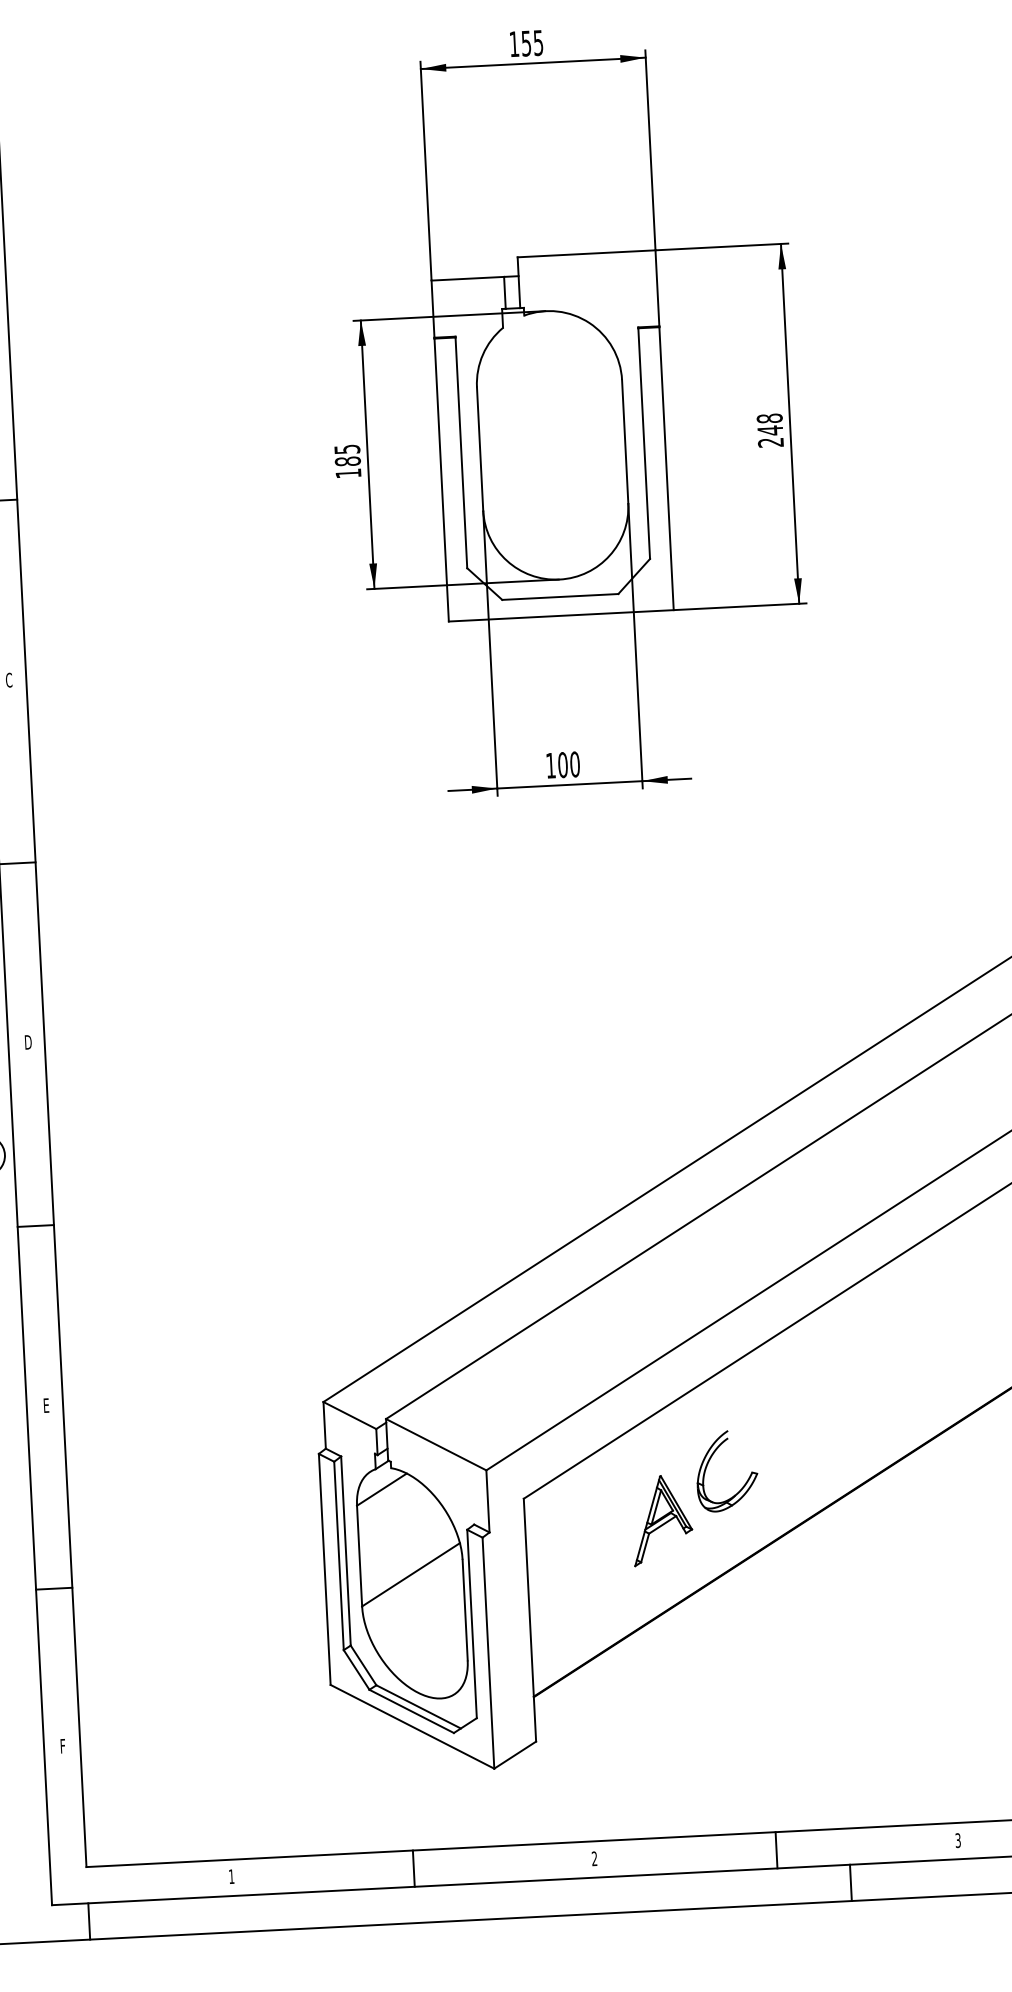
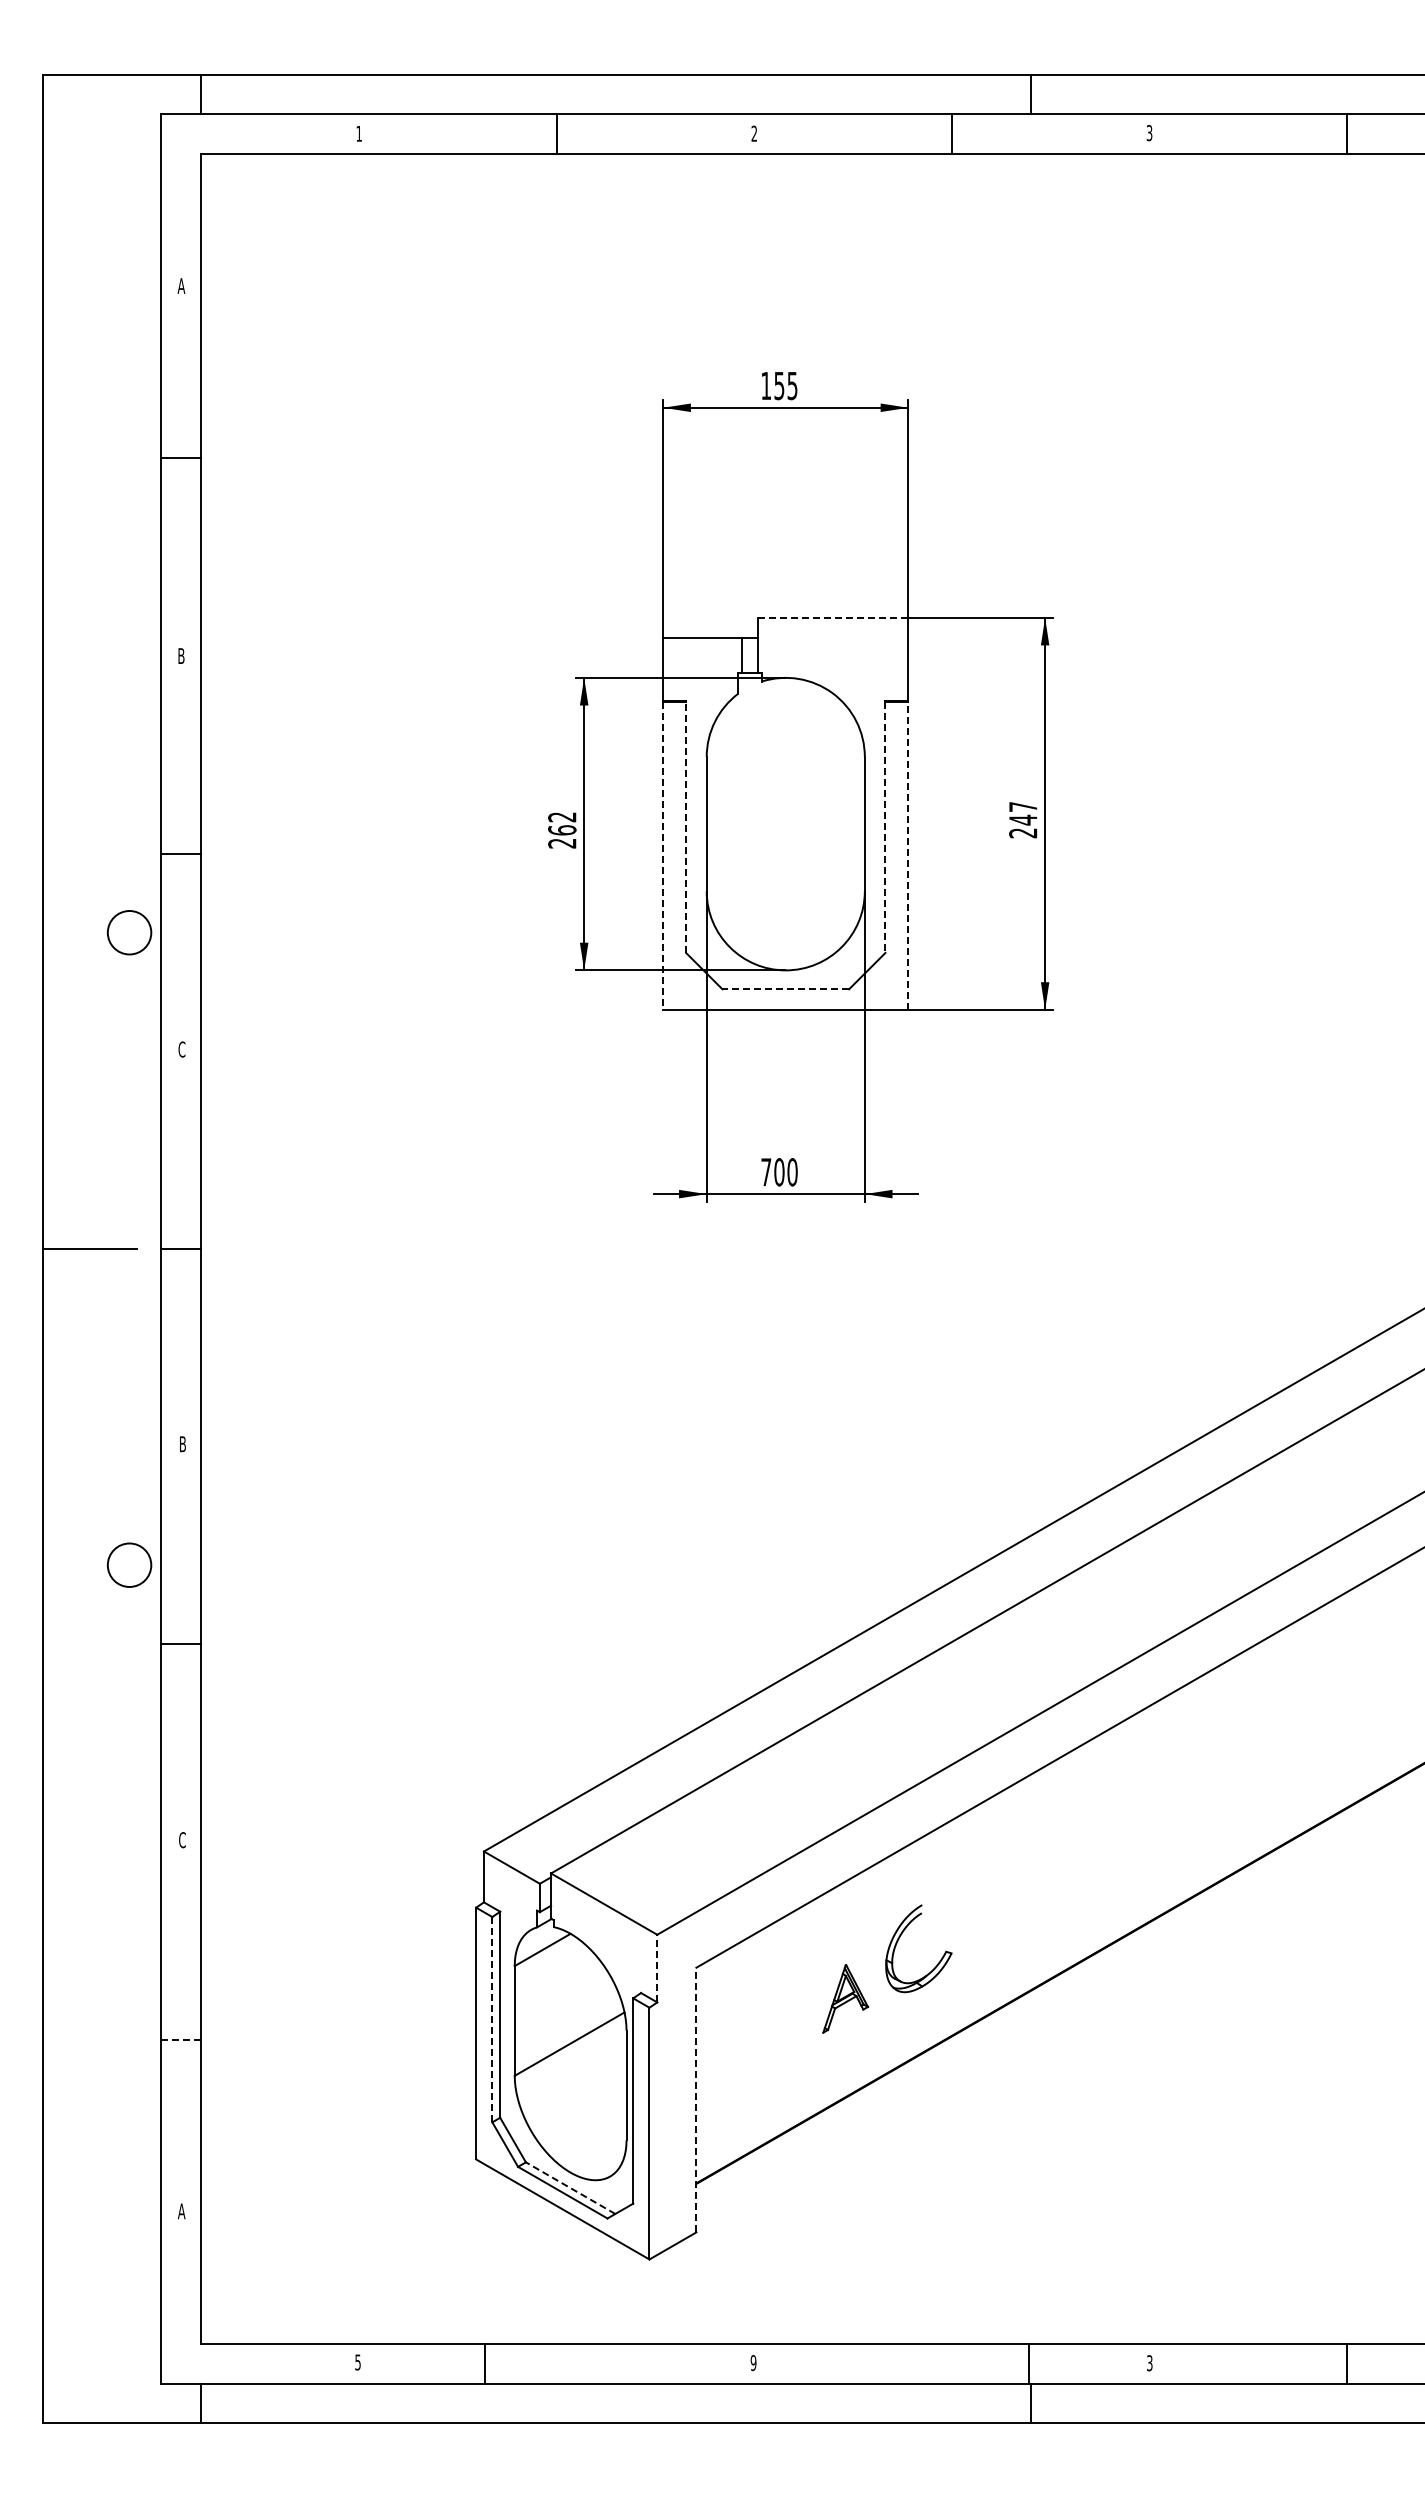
line: (585, 253) -> (832, 617), solid -> dashed
text: (769, 418) -> (1023, 806), 248 -> 247
line: (644, 443) -> (885, 827), solid -> dashed
line: (461, 453) -> (686, 827), solid -> dashed
text: (348, 461) -> (562, 830), 185 -> 262
line: (666, 468) -> (908, 855), solid -> dashed
line: (441, 480) -> (663, 856), solid -> dashed
line: (560, 597) -> (785, 989), solid -> dashed
text: (551, 765) -> (766, 1172), 100 -> 700
text: (27, 1042) -> (182, 1444), D -> B
text: (46, 1405) -> (182, 1840), E -> C
line: (488, 1501) -> (657, 1968), solid -> dashed
part: (662, 1520) -> (845, 1998), size x0.7
line: (339, 1555) -> (492, 2019), solid -> dashed
line: (53, 1588) -> (180, 2039), solid -> dashed
line: (530, 1619) -> (696, 2099), solid -> dashed
line: (418, 1707) -> (570, 2188), solid -> dashed
text: (62, 1746) -> (181, 2211), F -> A
line: (776, 1850) -> (1028, 2363), moved
text: (594, 1859) -> (753, 2363), 2 -> 9
line: (413, 1868) -> (484, 2363), moved
text: (231, 1876) -> (357, 2362), 1 -> 5

